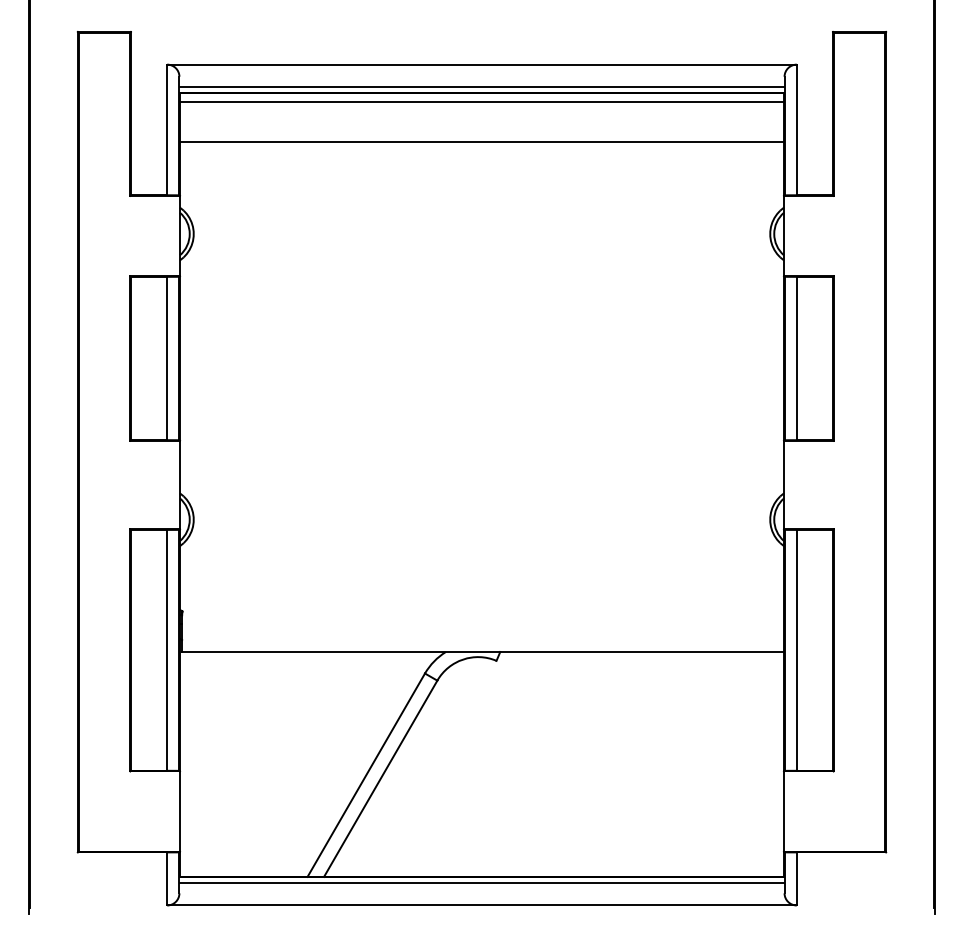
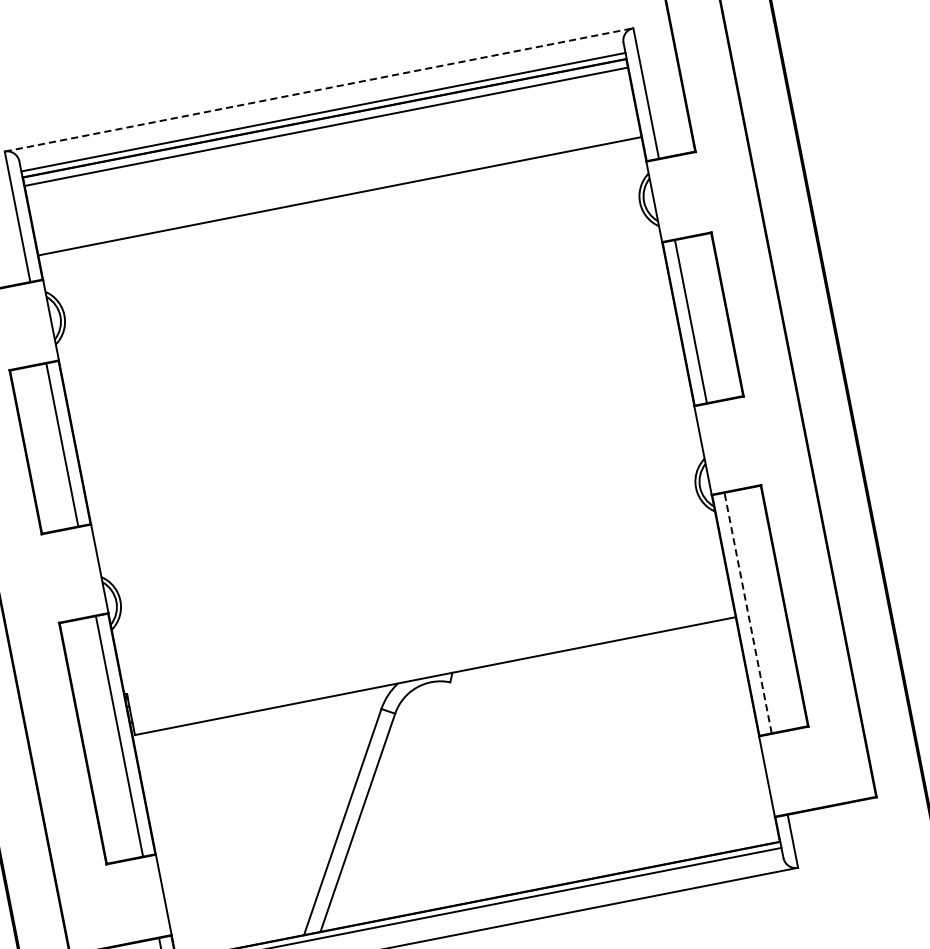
line: (481, 64) -> (318, 89), solid -> dashed
line: (481, 142) -> (339, 196), moved
line: (796, 649) -> (747, 612), solid -> dashed

